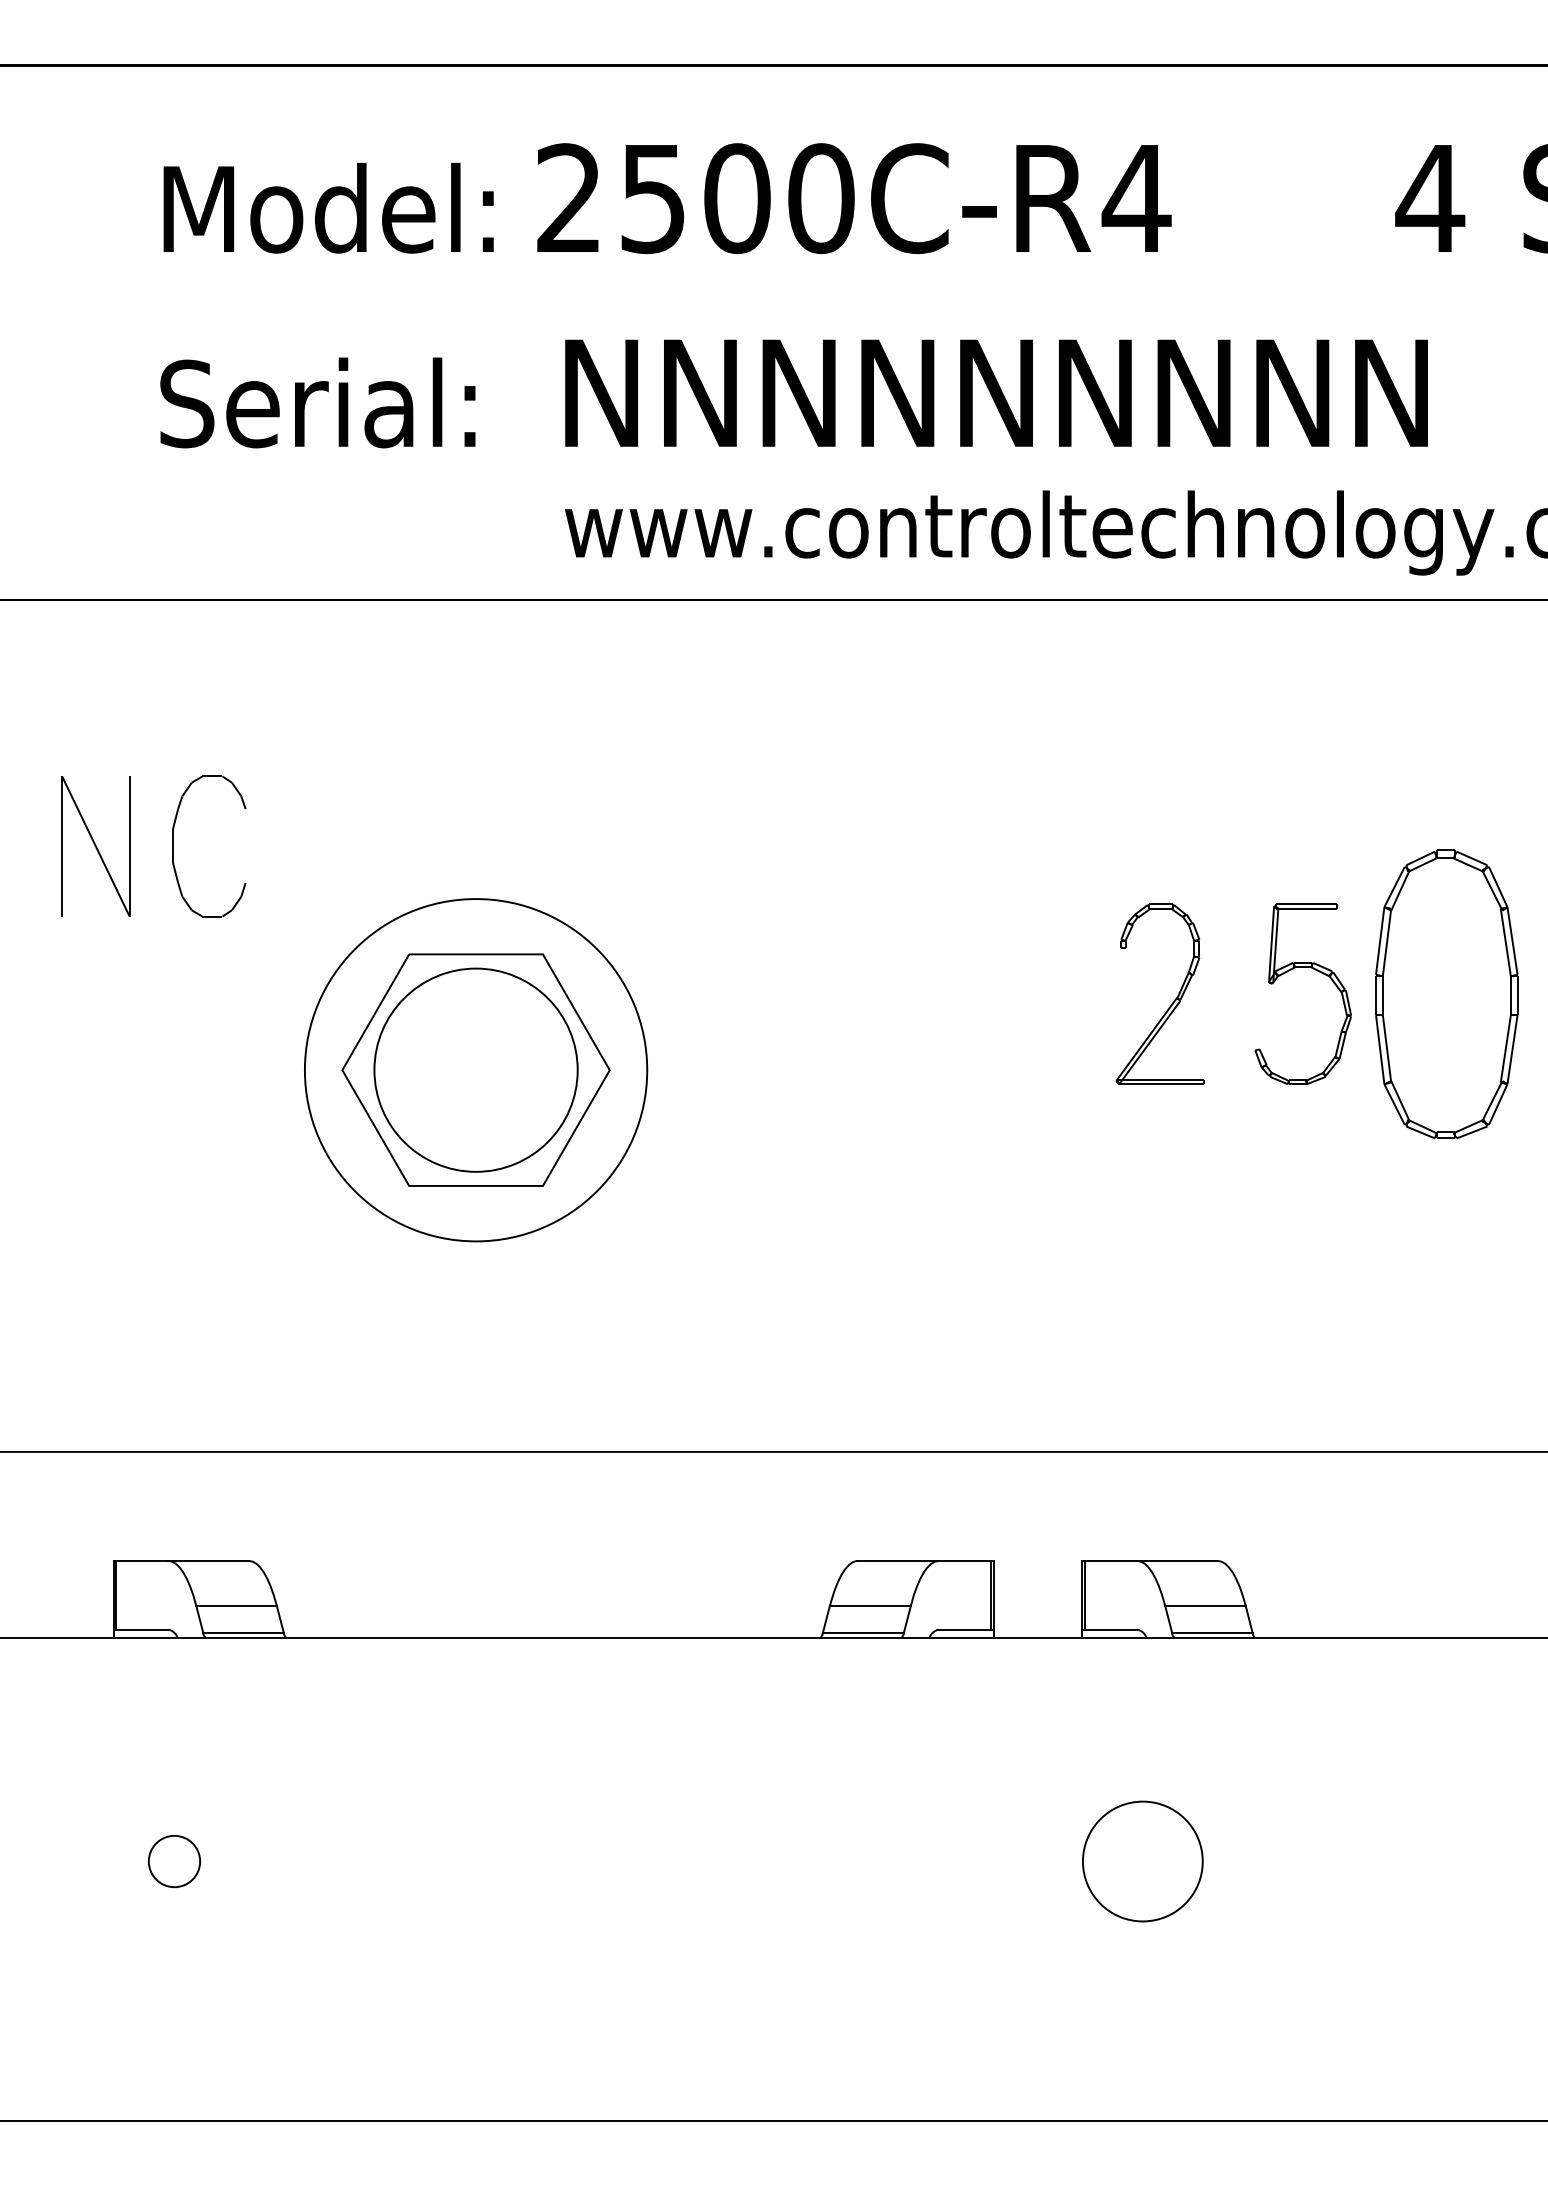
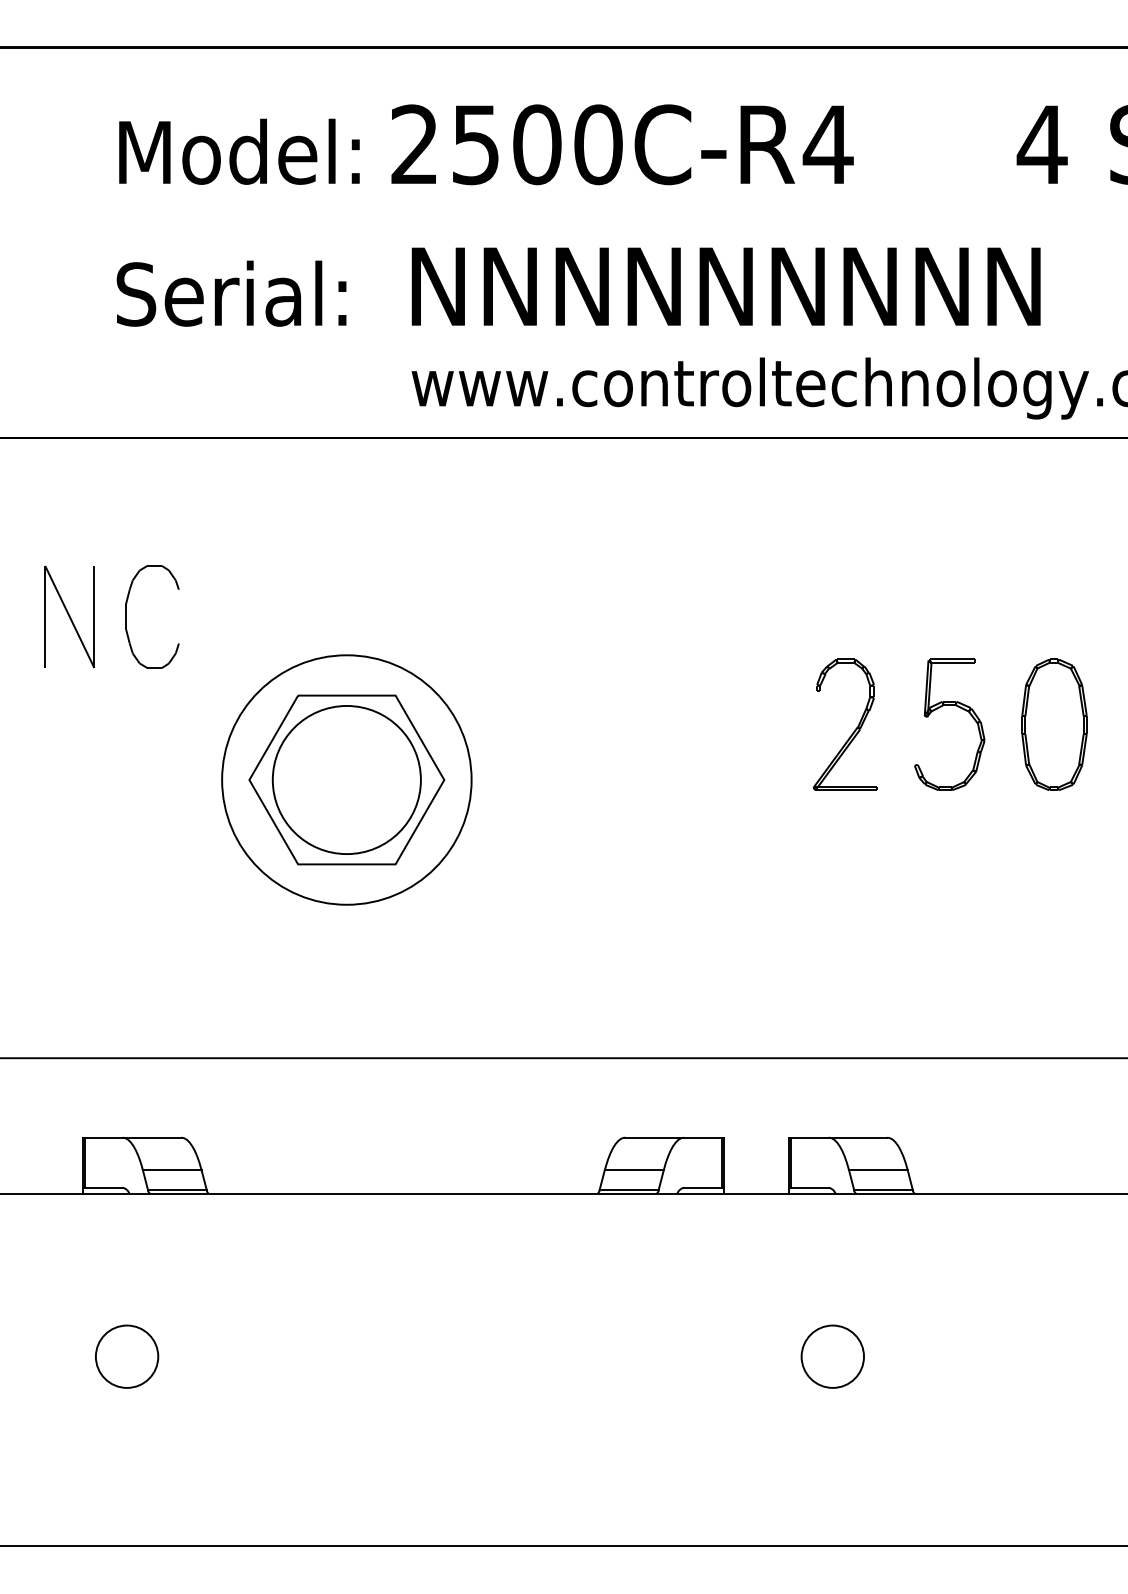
part: (1447, 993) -> (1054, 724), size x0.62
circle: (174, 1861) -> (127, 1356), size x1.67
circle: (1142, 1861) -> (832, 1356), size x0.71

